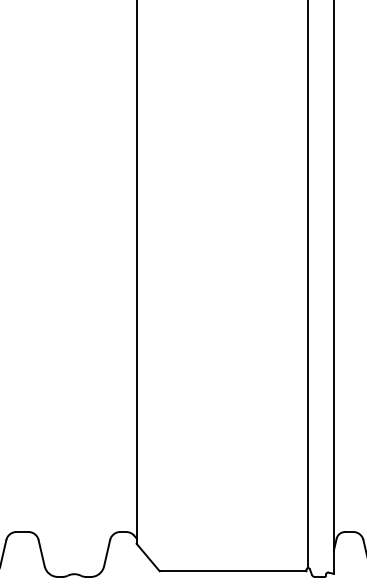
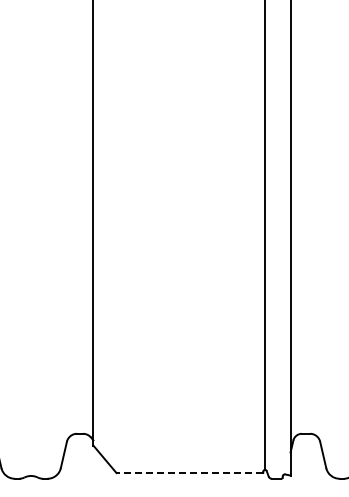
line: (232, 571) -> (189, 473), solid -> dashed

